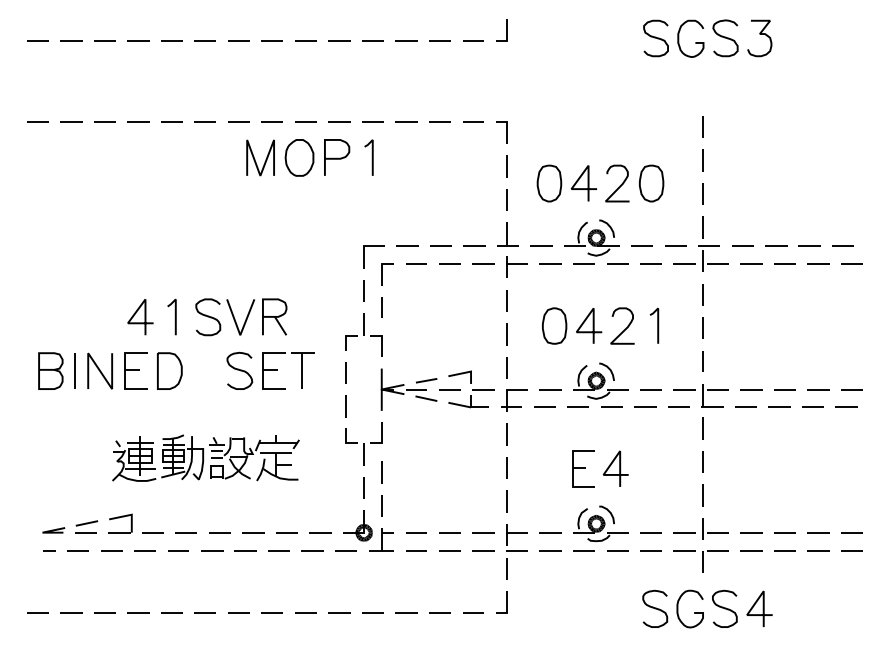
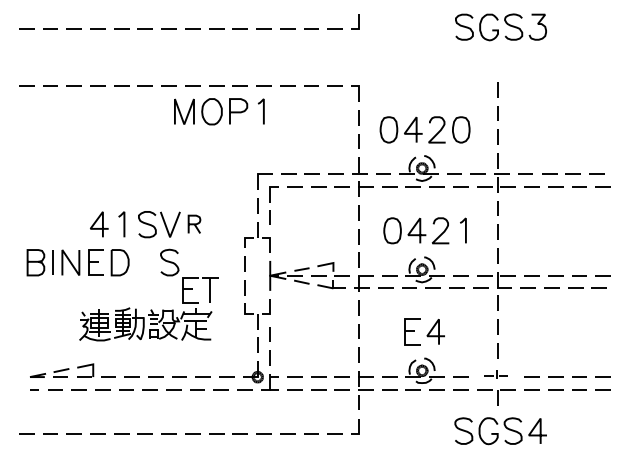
part: (274, 316) -> (194, 224), size x0.7
part: (277, 370) -> (192, 289), moved
part: (700, 528) -> (495, 374), size x0.6

